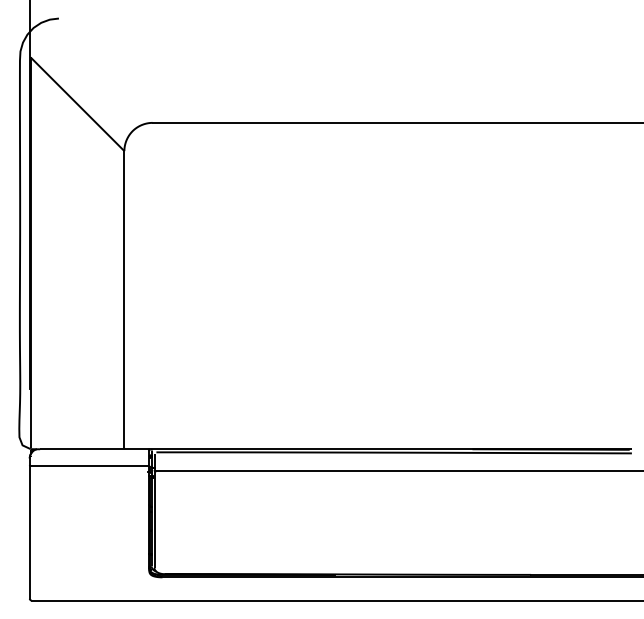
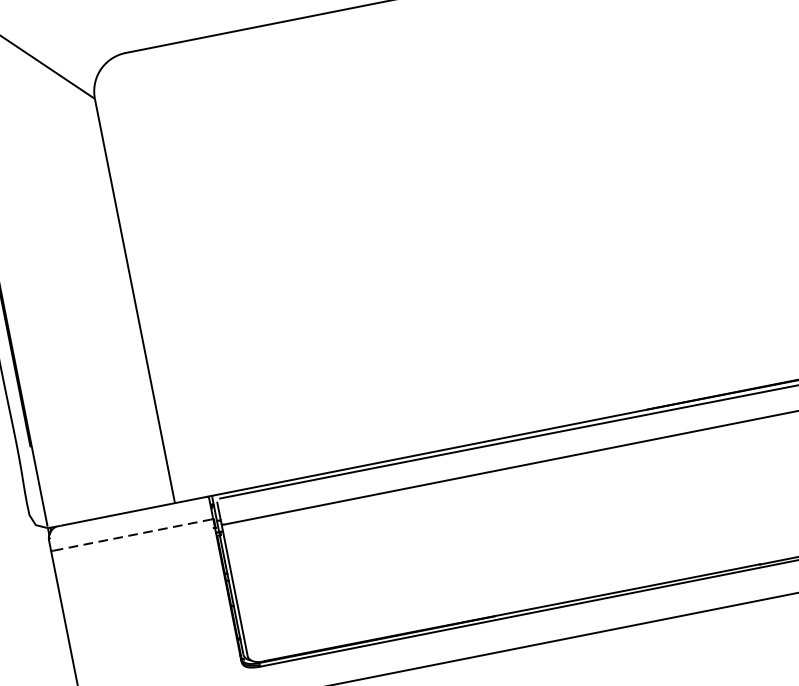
line: (89, 465) -> (132, 534), solid -> dashed

